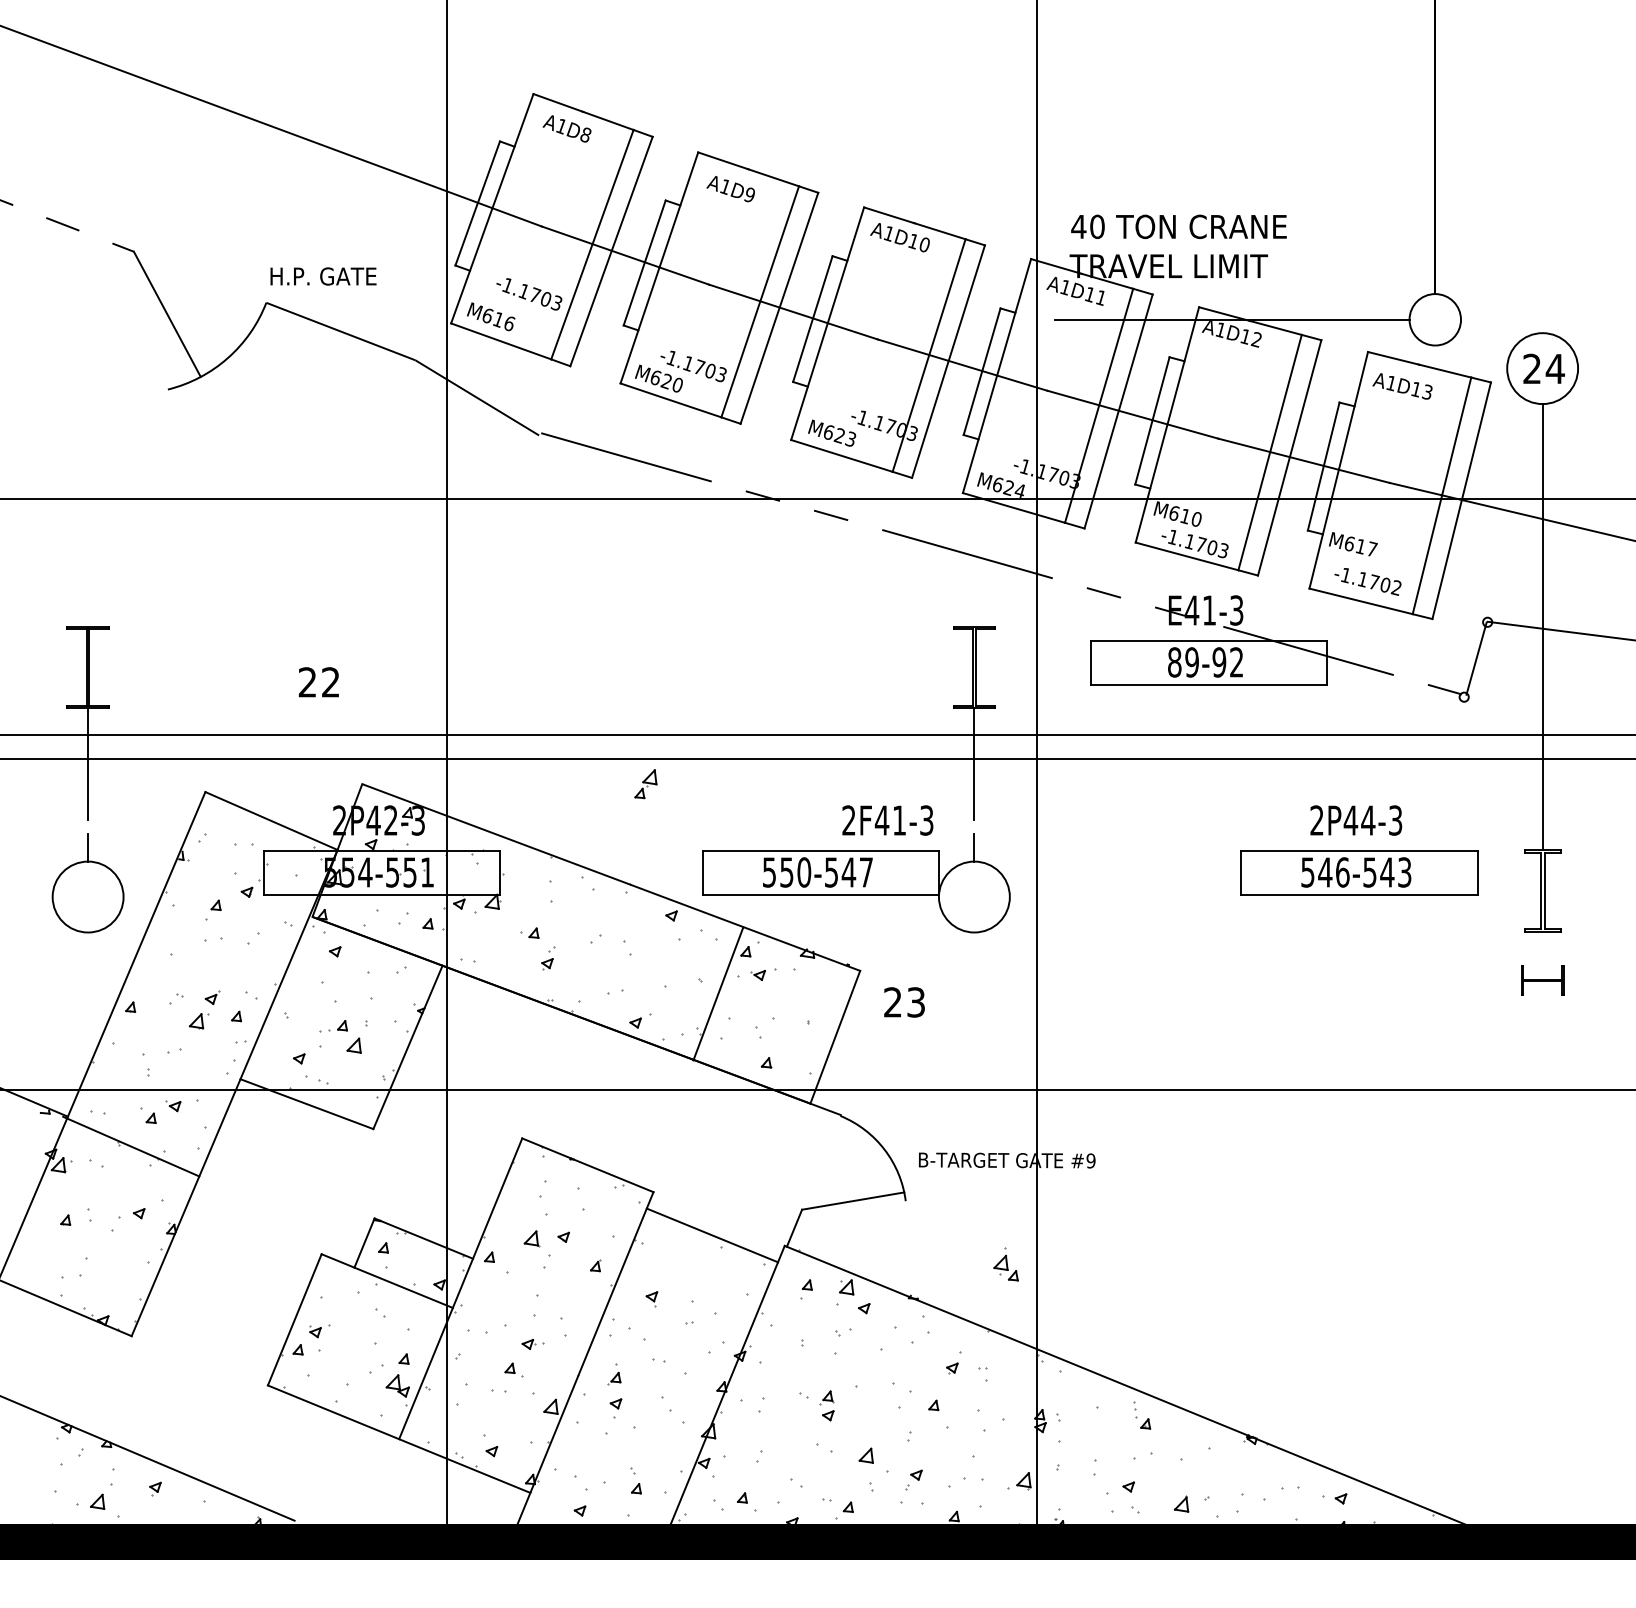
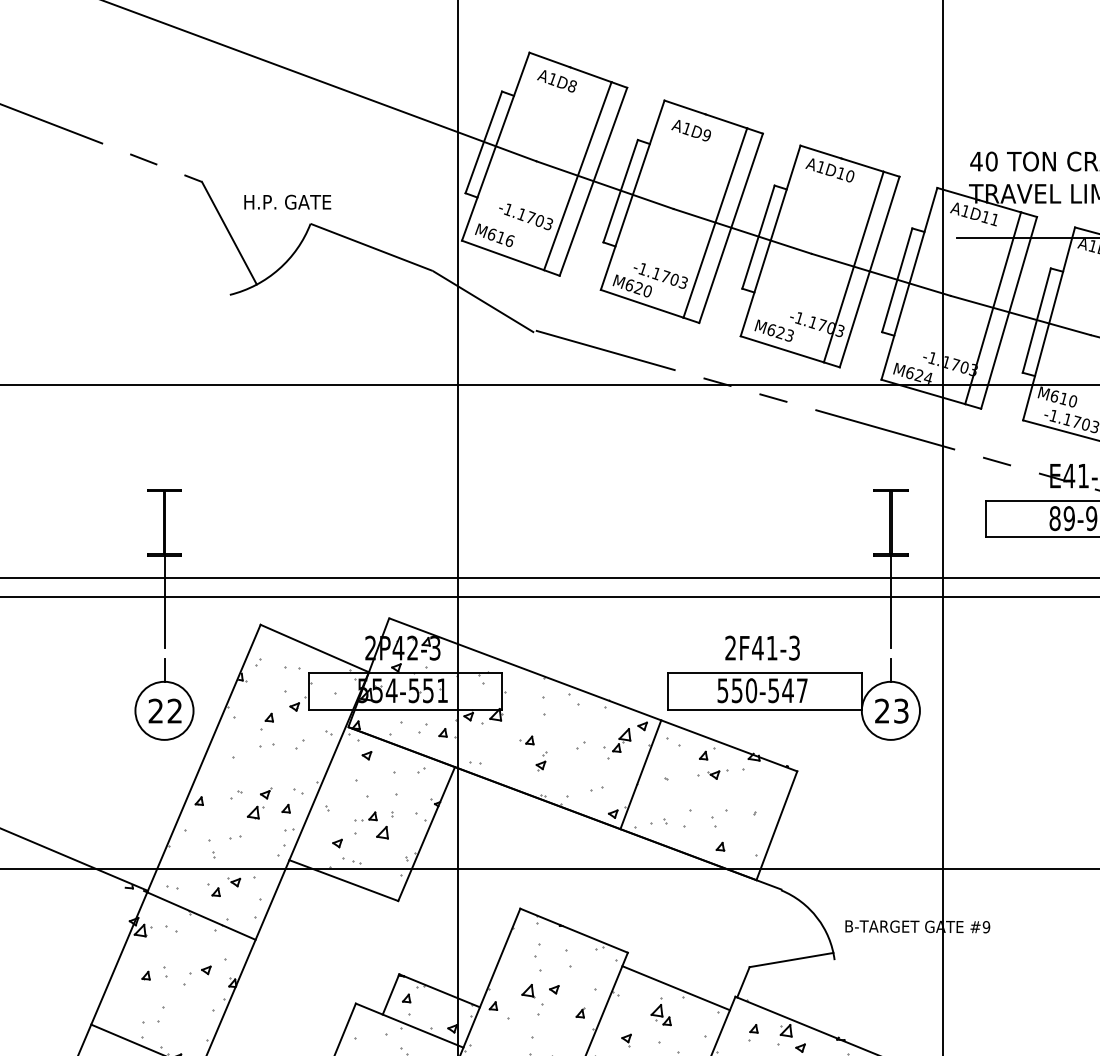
text: (323, 276) -> (287, 202), moved
text: (318, 682) -> (164, 711), moved
part: (645, 784) -> (621, 740), moved
text: (887, 820) -> (762, 648), moved
line: (718, 993) -> (640, 774), moved
text: (904, 1002) -> (891, 711), moved
part: (1005, 1264) -> (660, 1012), moved

